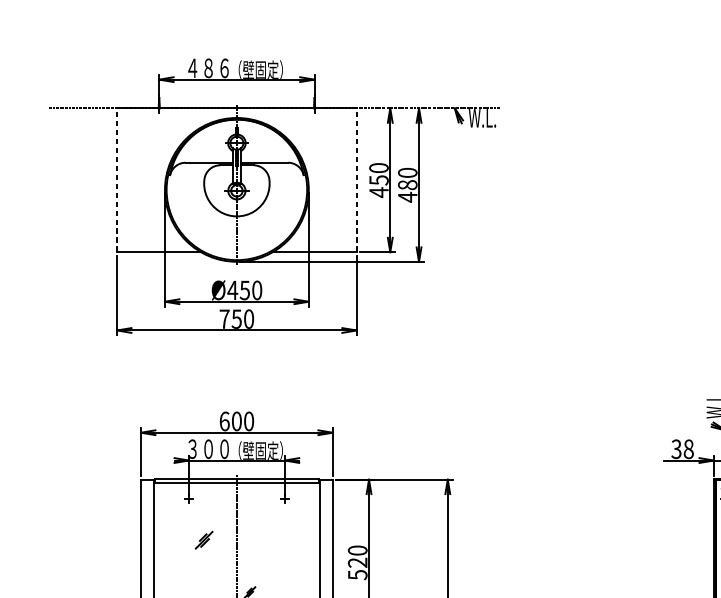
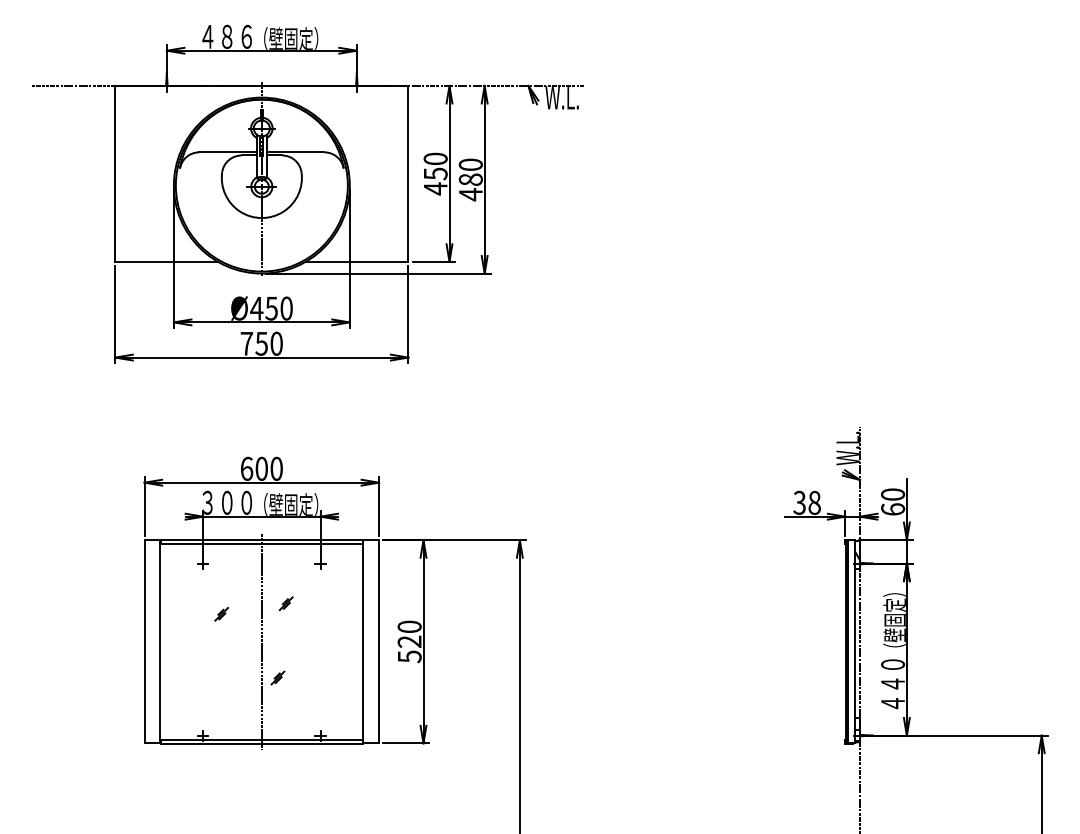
line: (117, 180) -> (115, 173), dashed -> solid
line: (356, 180) -> (408, 173), dashed -> solid
part: (256, 531) -> (285, 603), added
part: (203, 540) -> (221, 614), size x0.62

